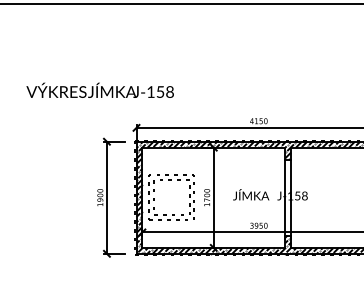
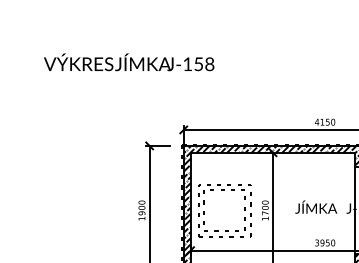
text: (99, 89) -> (128, 61), moved

